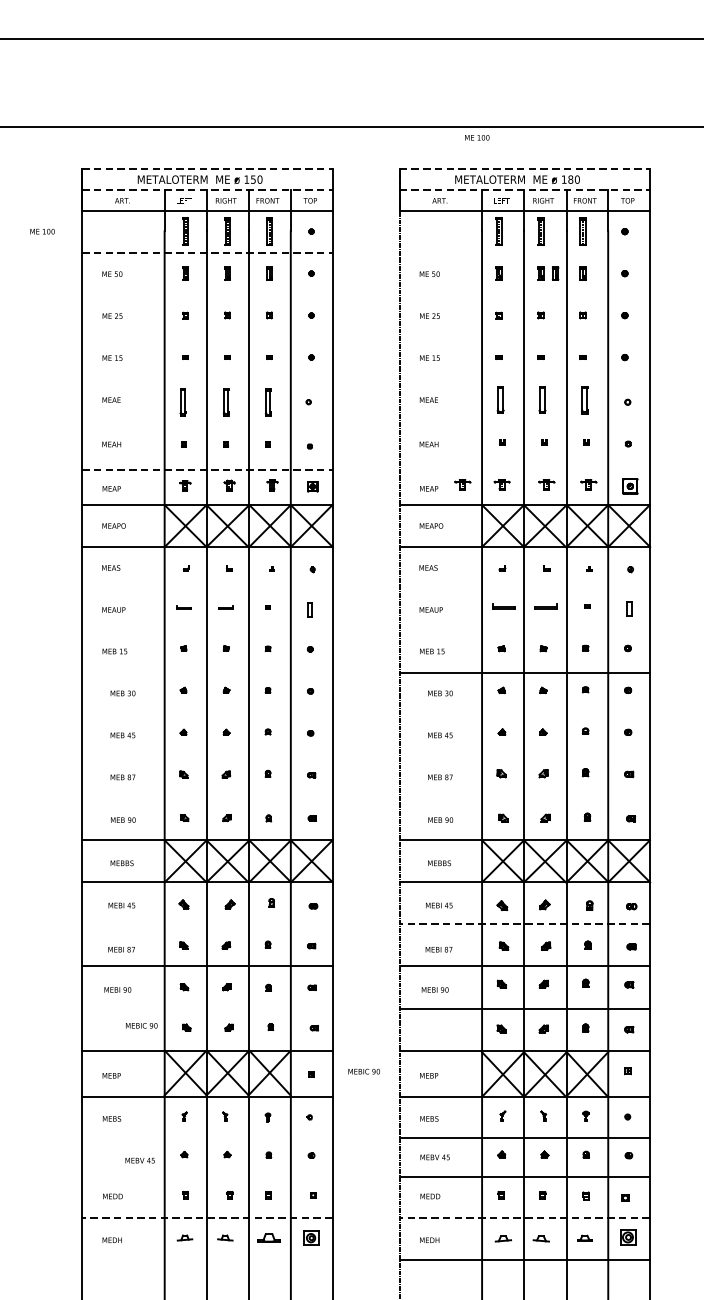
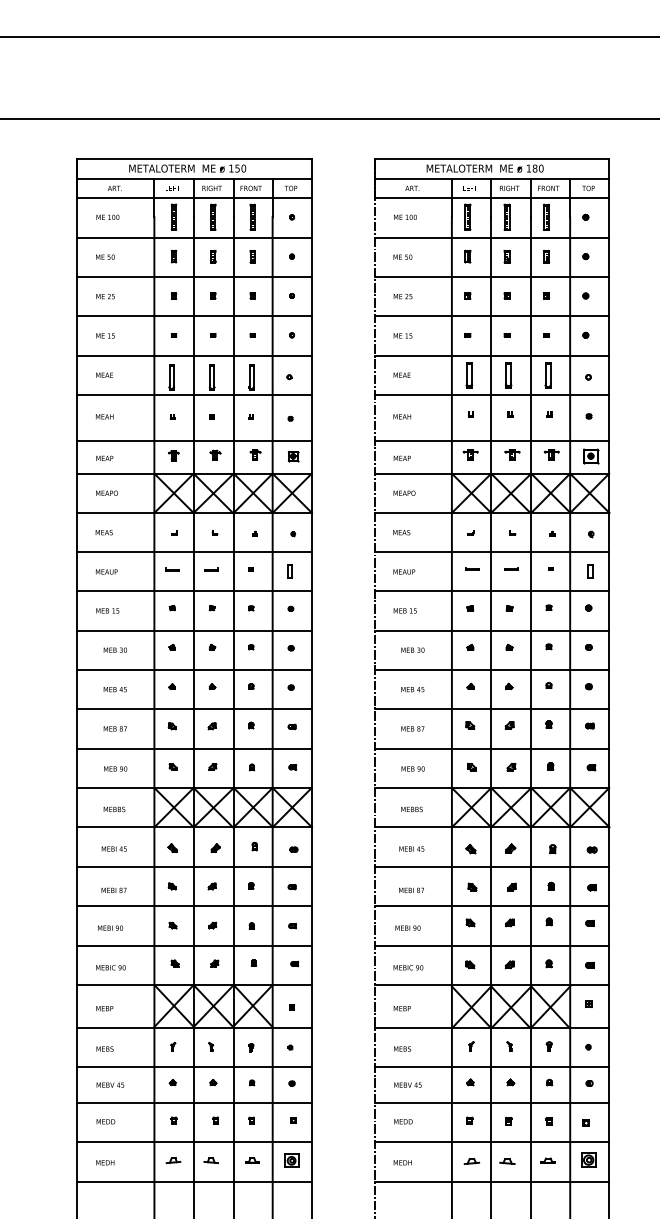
text: (477, 136) -> (405, 216), moved
line: (207, 168) -> (194, 158), dashed -> solid
line: (525, 168) -> (492, 158), dashed -> solid
line: (207, 190) -> (194, 178), dashed -> solid
line: (525, 190) -> (492, 178), dashed -> solid
text: (42, 230) -> (107, 216), moved
line: (207, 253) -> (194, 237), dashed -> solid
line: (524, 253) -> (491, 237), added
part: (555, 273) -> (520, 256), removed
line: (207, 294) -> (194, 276), added
line: (524, 294) -> (491, 276), added
line: (207, 337) -> (194, 316), added
line: (524, 337) -> (491, 316), added
line: (207, 379) -> (194, 355), added
line: (524, 379) -> (491, 355), added
line: (207, 420) -> (194, 394), added
line: (524, 420) -> (491, 394), added
line: (207, 469) -> (194, 440), dashed -> solid
line: (524, 469) -> (491, 440), added
part: (462, 484) -> (433, 454), removed
line: (207, 589) -> (194, 552), added
line: (524, 589) -> (491, 552), added
part: (504, 606) -> (472, 568), size x0.62
part: (545, 606) -> (511, 568), size x0.62
line: (207, 630) -> (194, 591), added
line: (524, 630) -> (491, 591), added
line: (207, 672) -> (194, 630), added
line: (207, 714) -> (194, 669), added
line: (524, 714) -> (491, 669), added
line: (207, 756) -> (194, 709), added
line: (524, 756) -> (491, 709), added
line: (207, 798) -> (194, 748), added
line: (524, 798) -> (491, 748), added
line: (207, 924) -> (194, 866), added
line: (524, 924) -> (491, 866), dashed -> solid
line: (207, 1008) -> (194, 945), added
text: (141, 1025) -> (110, 967), moved
text: (364, 1071) -> (408, 967), moved
line: (207, 1138) -> (194, 1067), added
text: (140, 1159) -> (110, 1084), moved
line: (207, 1176) -> (194, 1103), added
line: (206, 1218) -> (193, 1142), dashed -> solid
line: (524, 1218) -> (491, 1142), dashed -> solid
part: (269, 1237) -> (252, 1160), size x0.62
line: (207, 1260) -> (194, 1181), added

